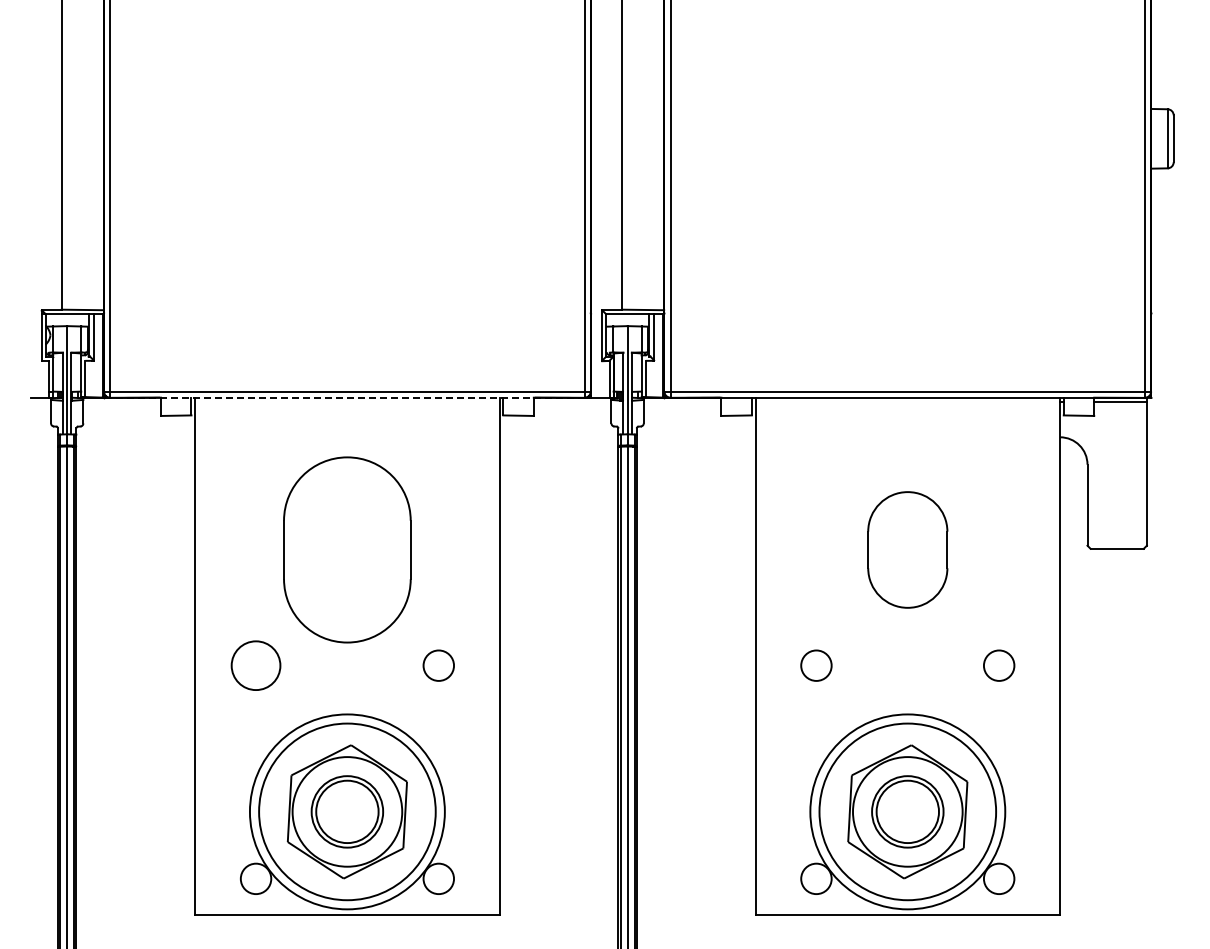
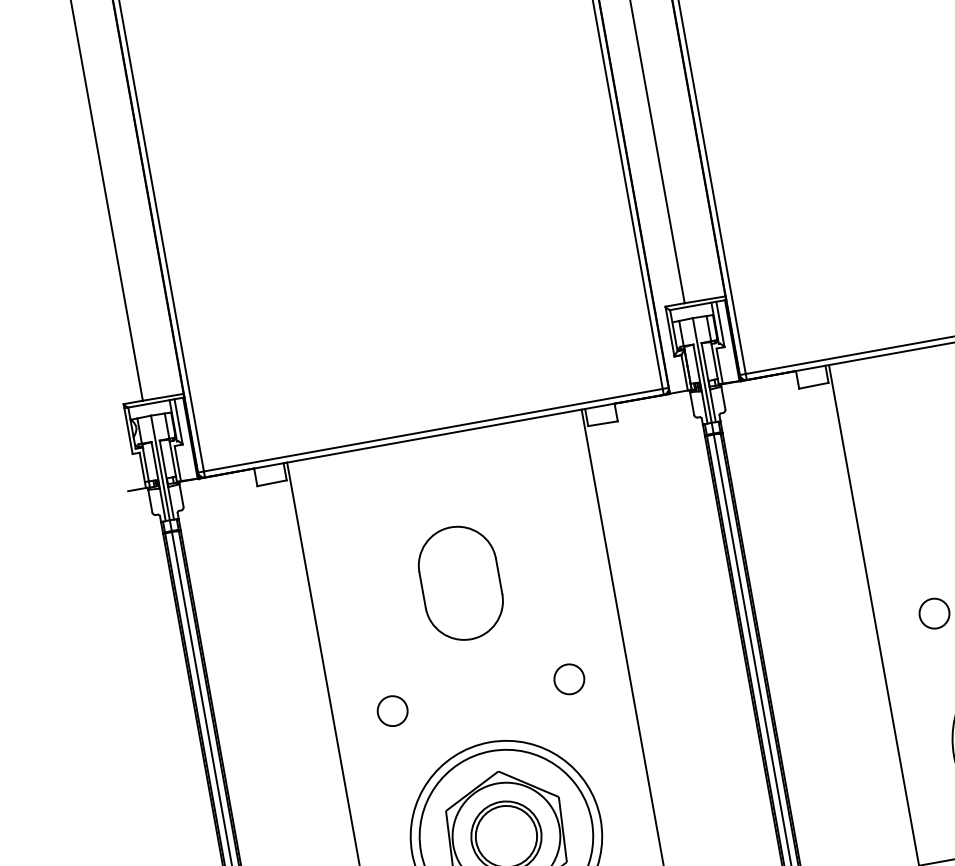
line: (346, 397) -> (433, 436), dashed -> solid
part: (347, 549) -> (460, 582), size x0.62
circle: (255, 665) -> (392, 711), size x0.62

